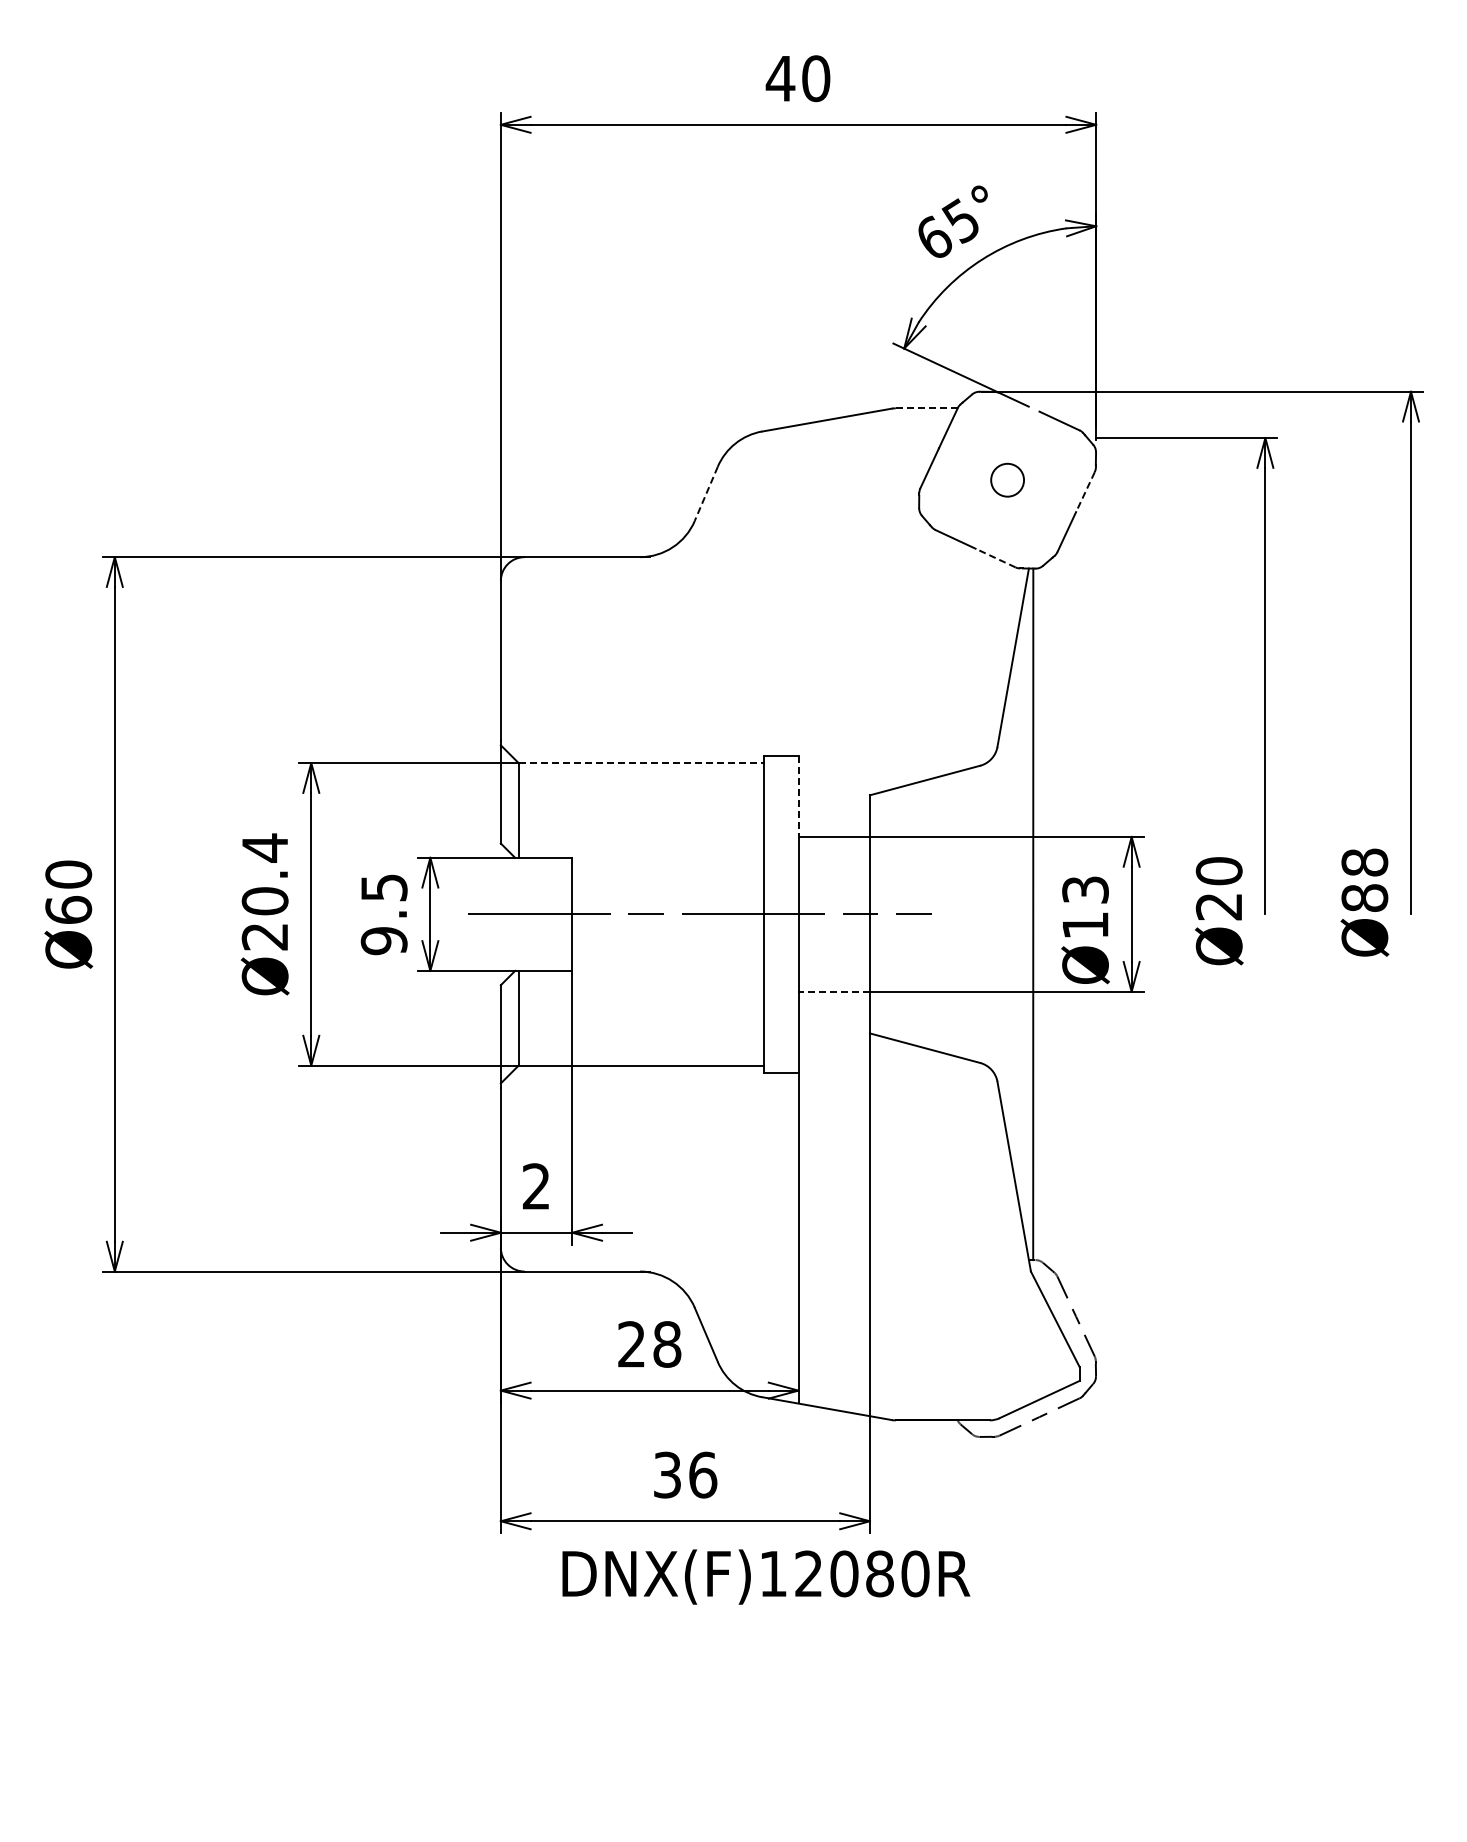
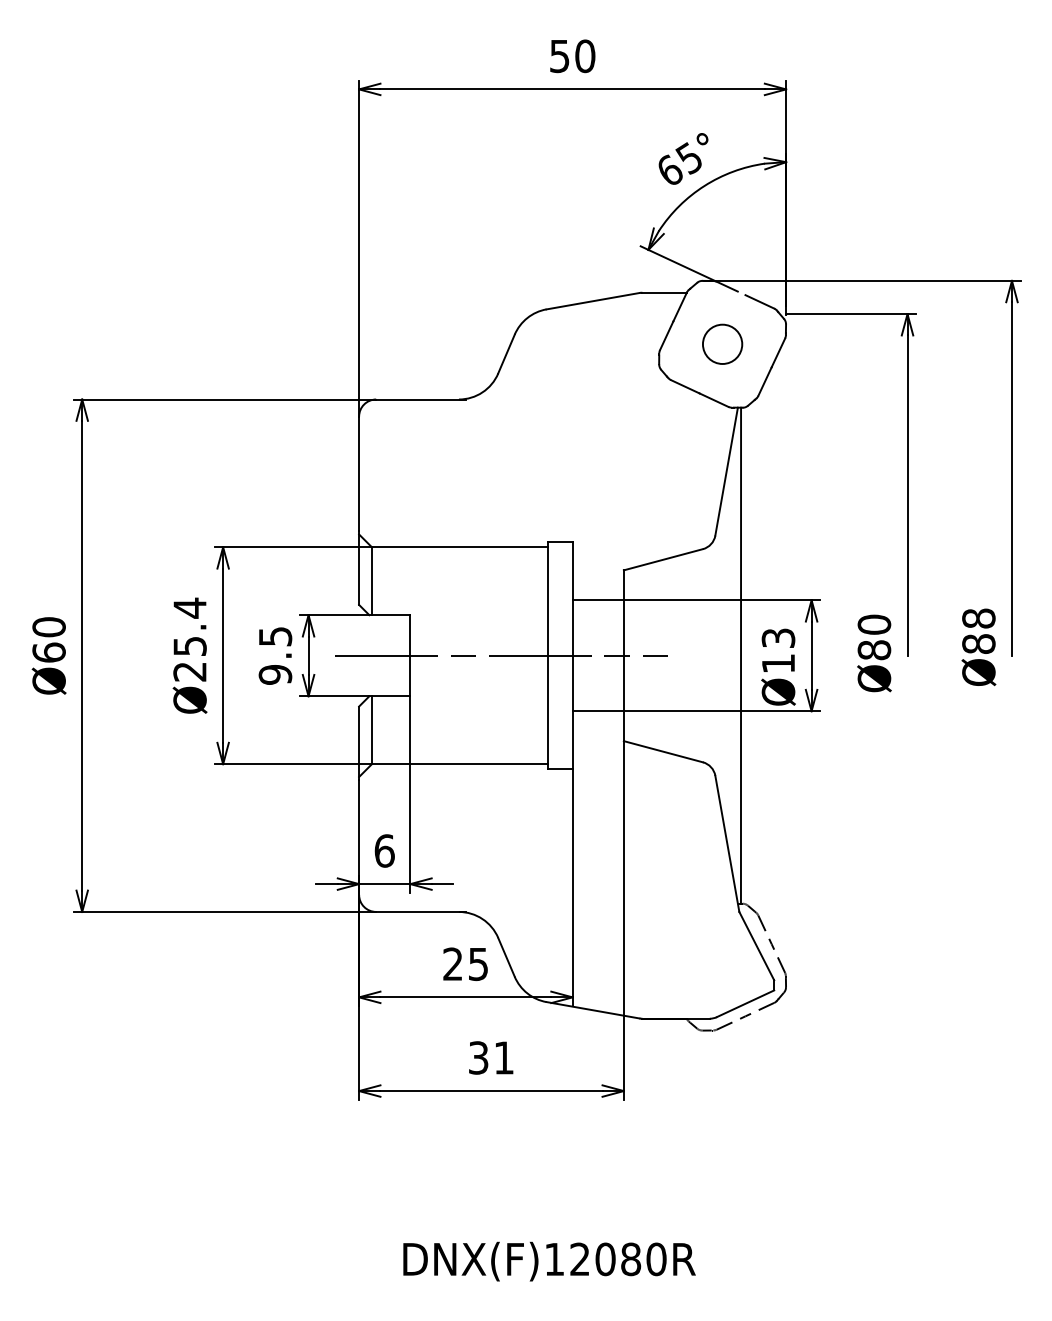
text: (780, 79) -> (559, 56), 40 -> 50
line: (926, 408) -> (664, 292), dashed -> solid
circle: (1007, 479) -> (722, 343), size x1.67
line: (1085, 492) -> (778, 353), dashed -> solid
line: (706, 494) -> (506, 354), dashed -> solid
line: (995, 557) -> (713, 399), dashed -> solid
line: (641, 763) -> (460, 547), dashed -> solid
line: (798, 796) -> (572, 571), dashed -> solid
text: (264, 901) -> (189, 646), Ø20.4 -> Ø25.4
text: (1218, 906) -> (873, 650), Ø20 -> Ø80
line: (834, 991) -> (598, 711), dashed -> solid
text: (536, 1186) -> (384, 850), 2 -> 6
text: (667, 1344) -> (478, 964), 28 -> 25
text: (703, 1474) -> (504, 1057), 36 -> 31
text: (766, 1576) -> (549, 1261), moved

